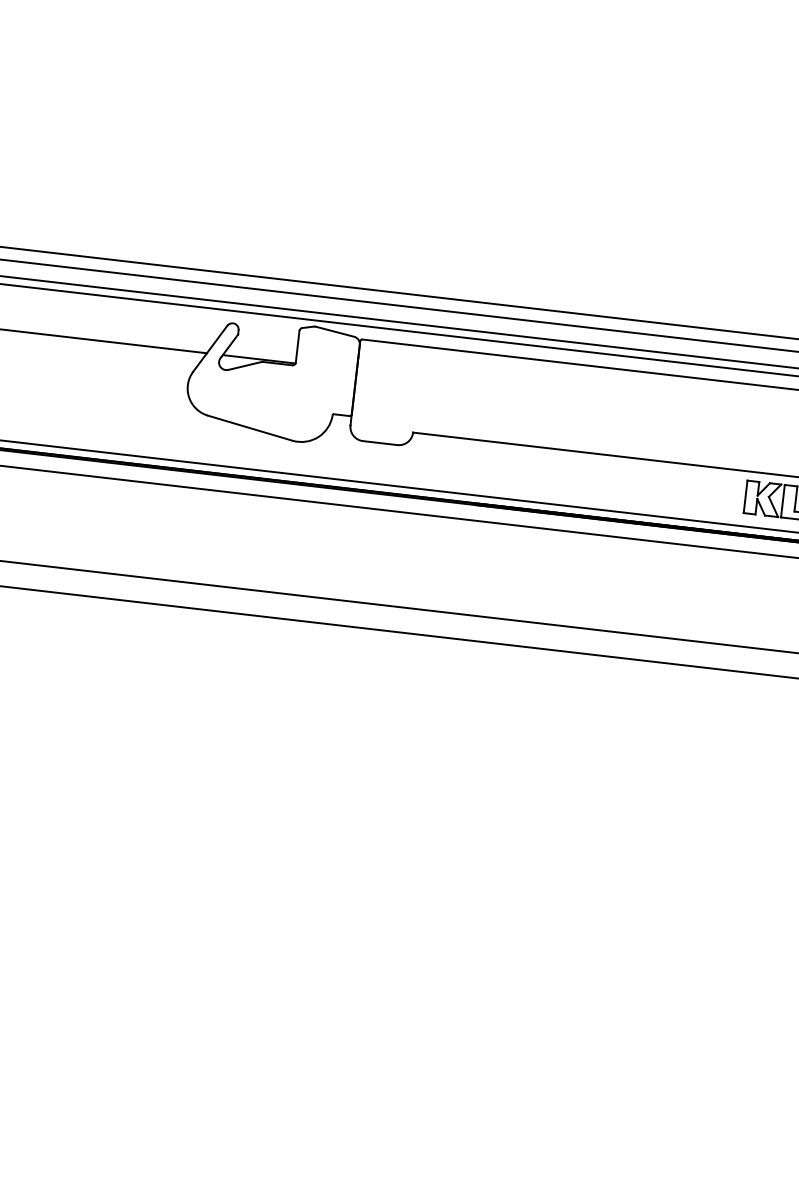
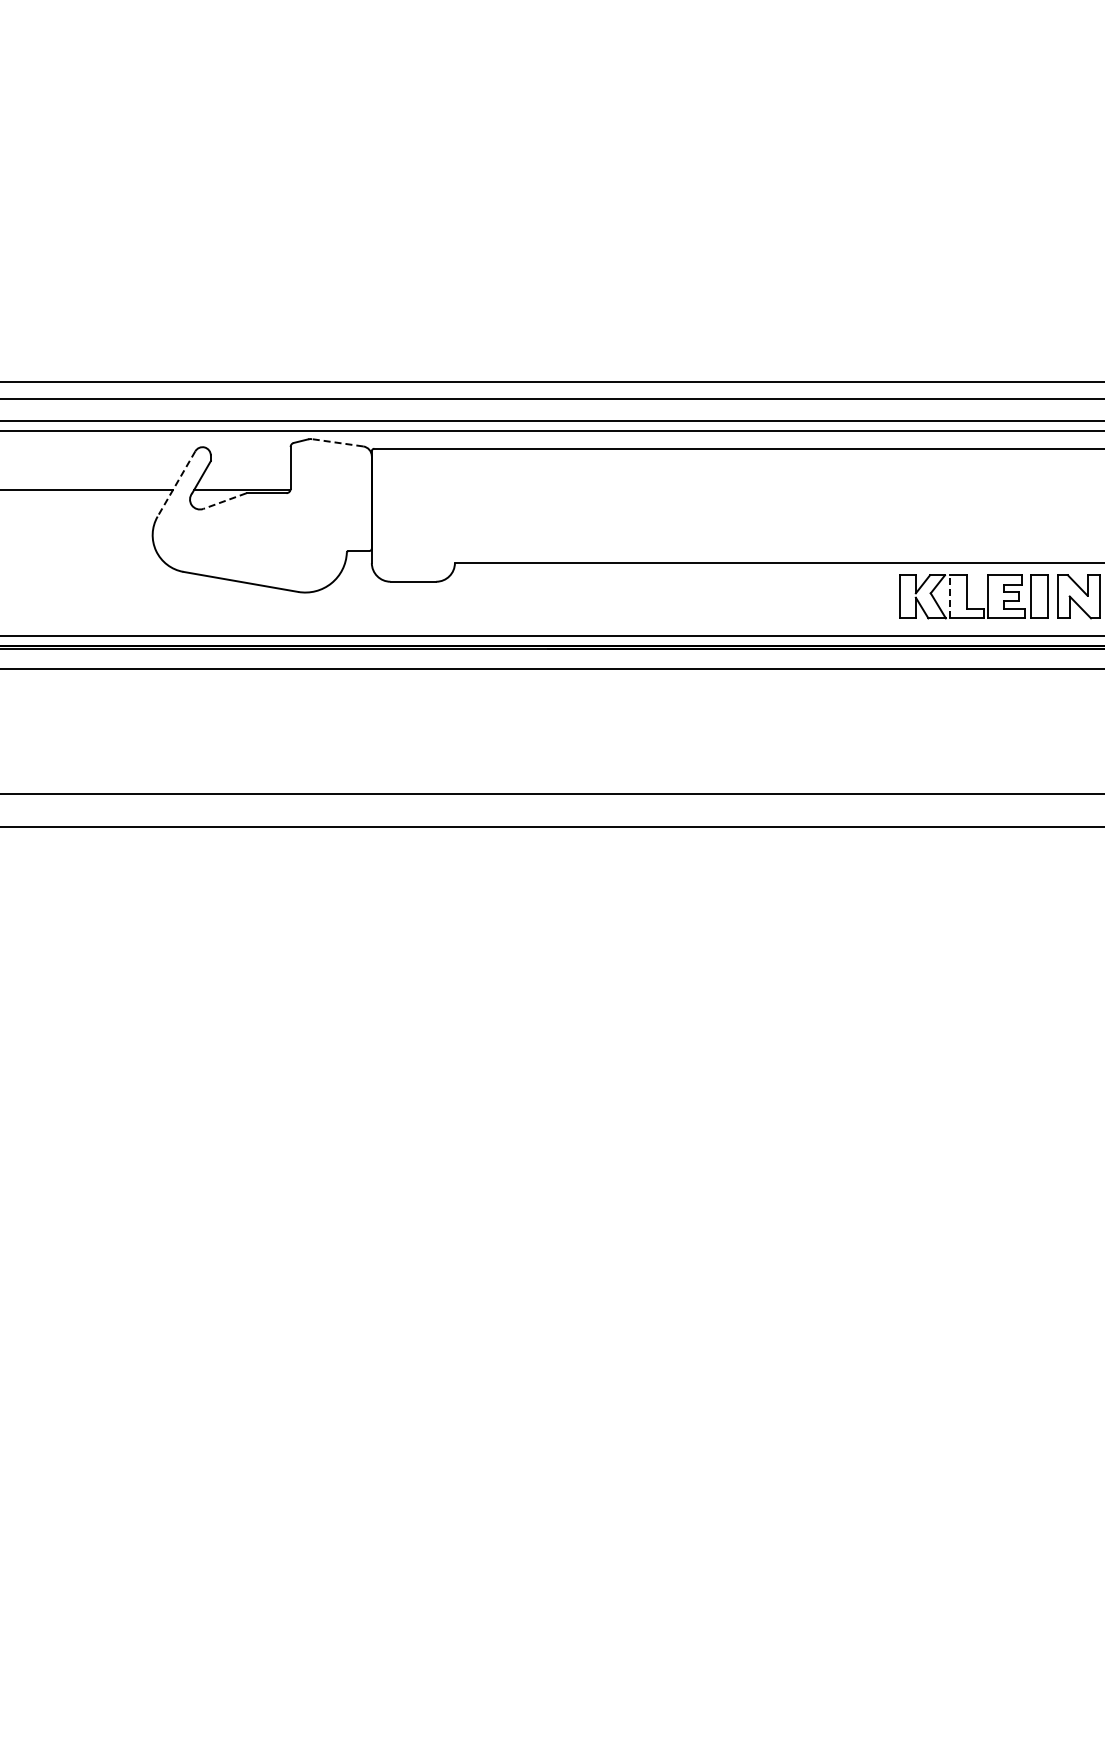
line: (335, 331) -> (337, 442), solid -> dashed
line: (210, 348) -> (176, 483), solid -> dashed
line: (244, 366) -> (224, 501), solid -> dashed
line: (782, 500) -> (949, 596), solid -> dashed

